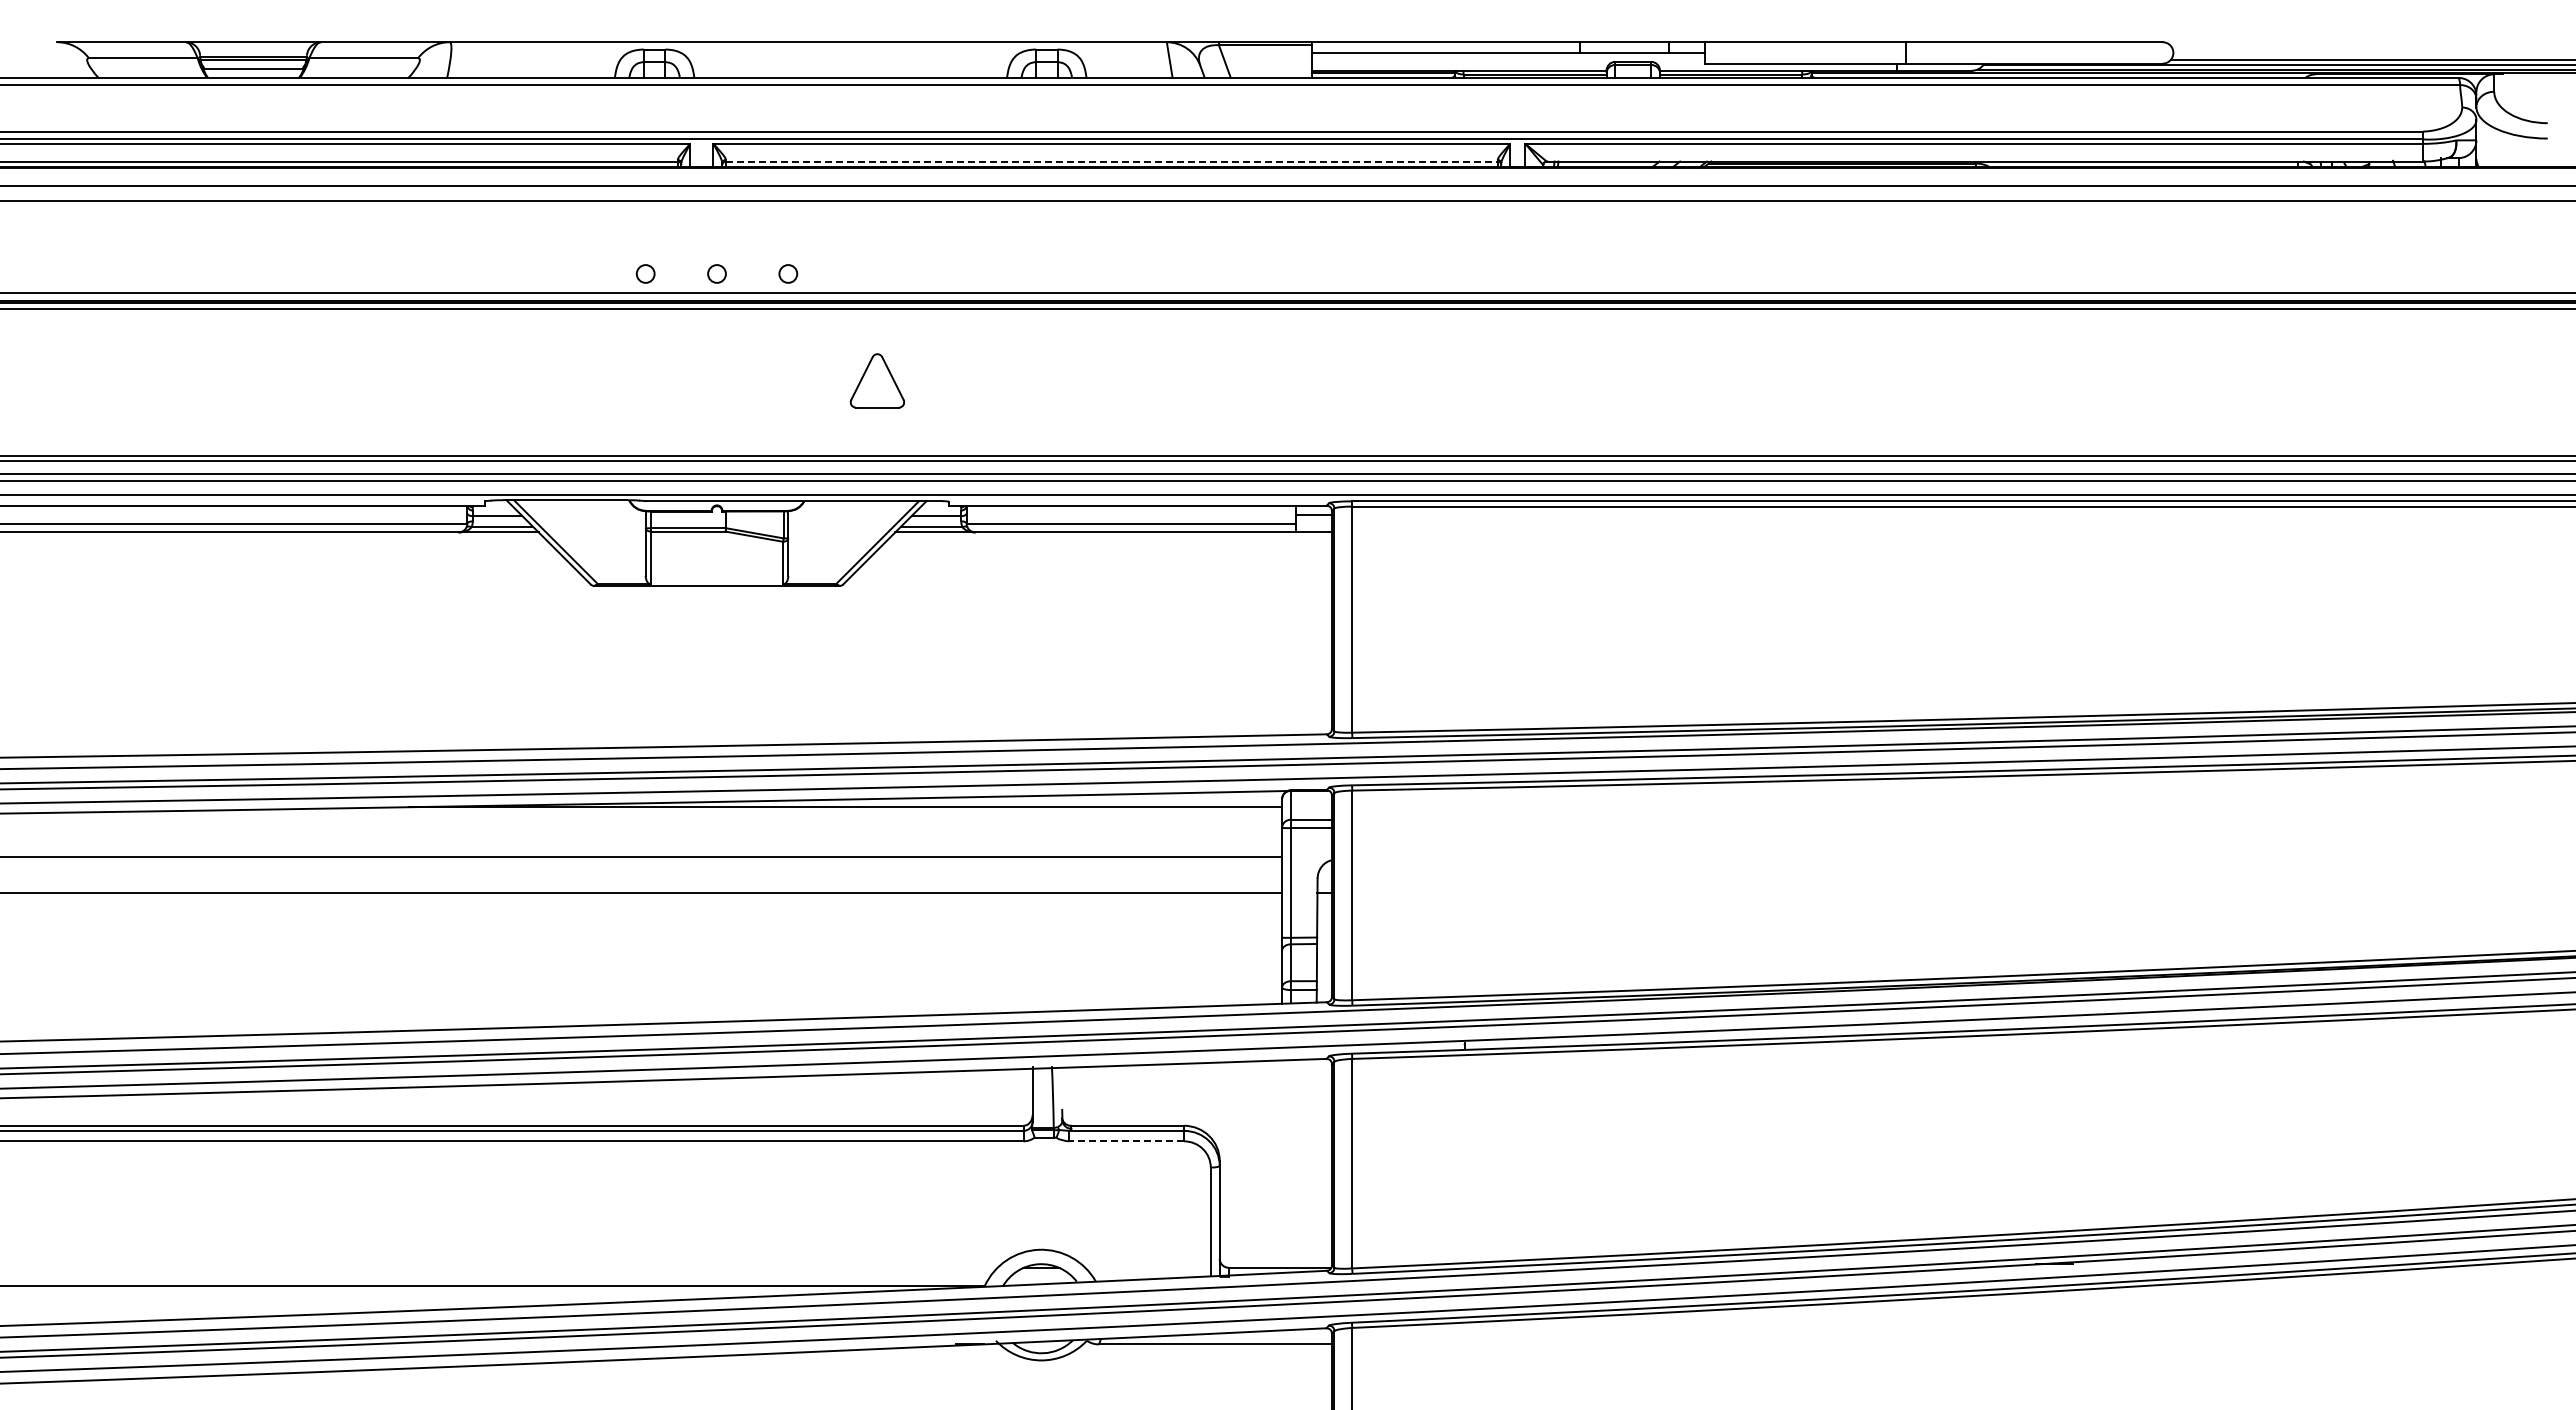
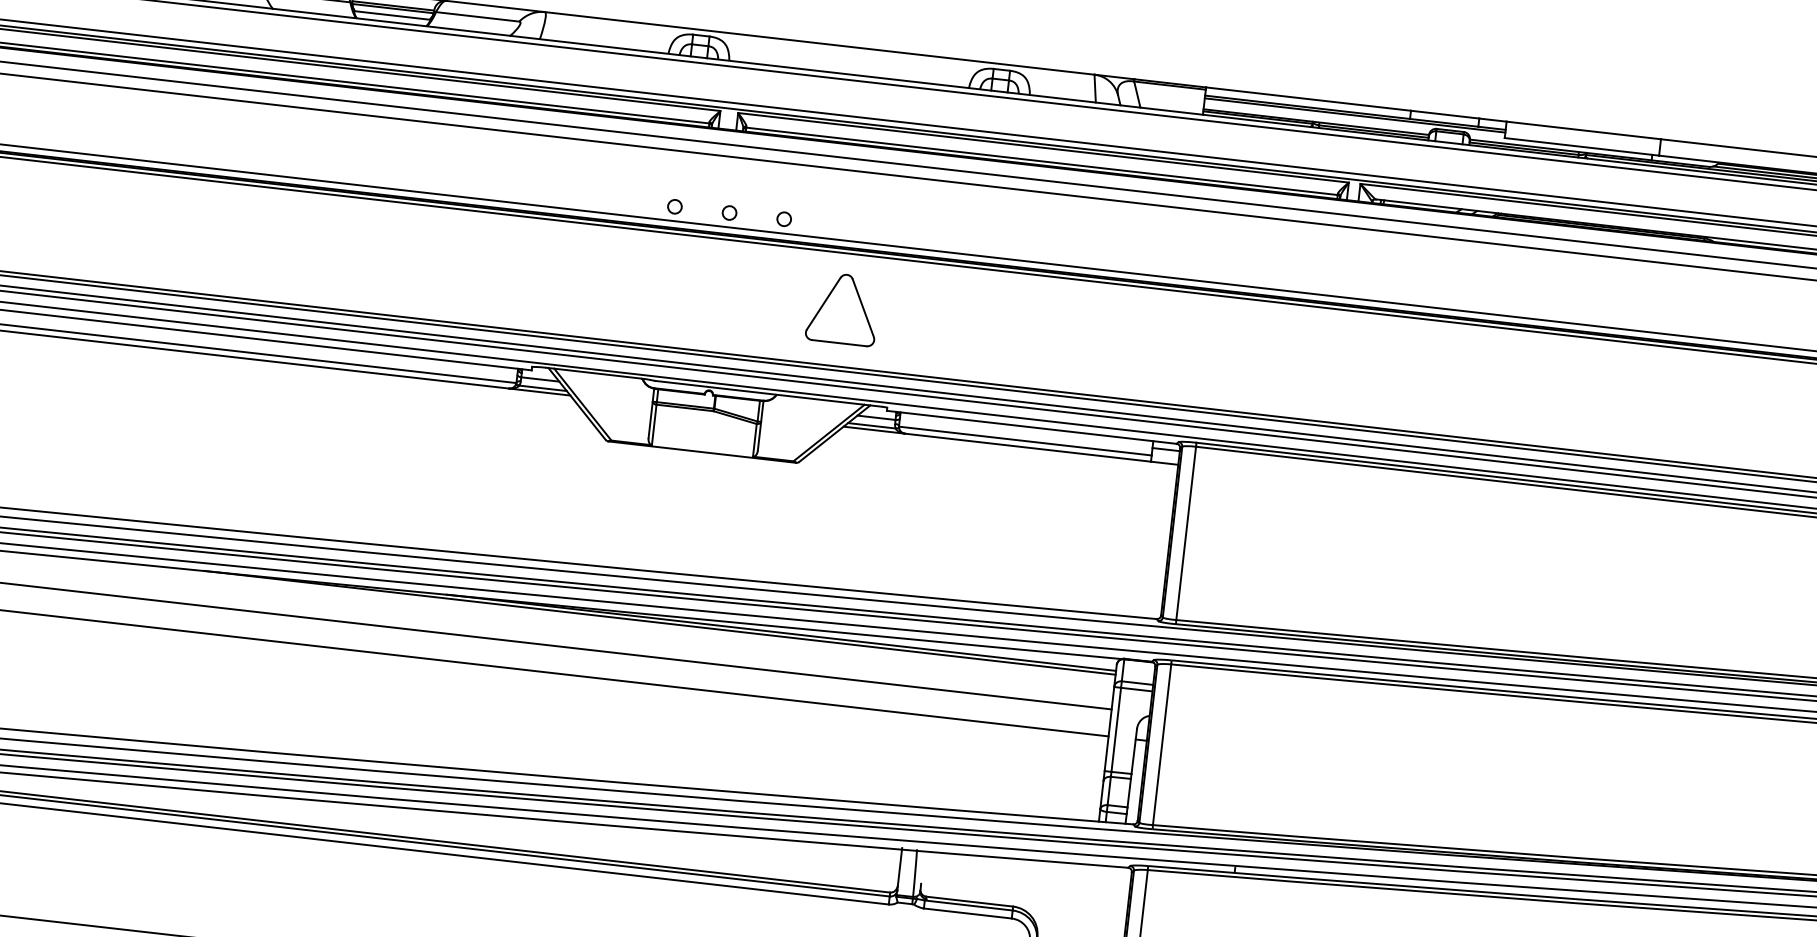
line: (1508, 56) -> (1355, 115), added
line: (1111, 161) -> (1041, 161), dashed -> solid
part: (877, 380) -> (843, 308), size x1.67
line: (687, 812) -> (659, 623), added
line: (1126, 1141) -> (967, 913), dashed -> solid

